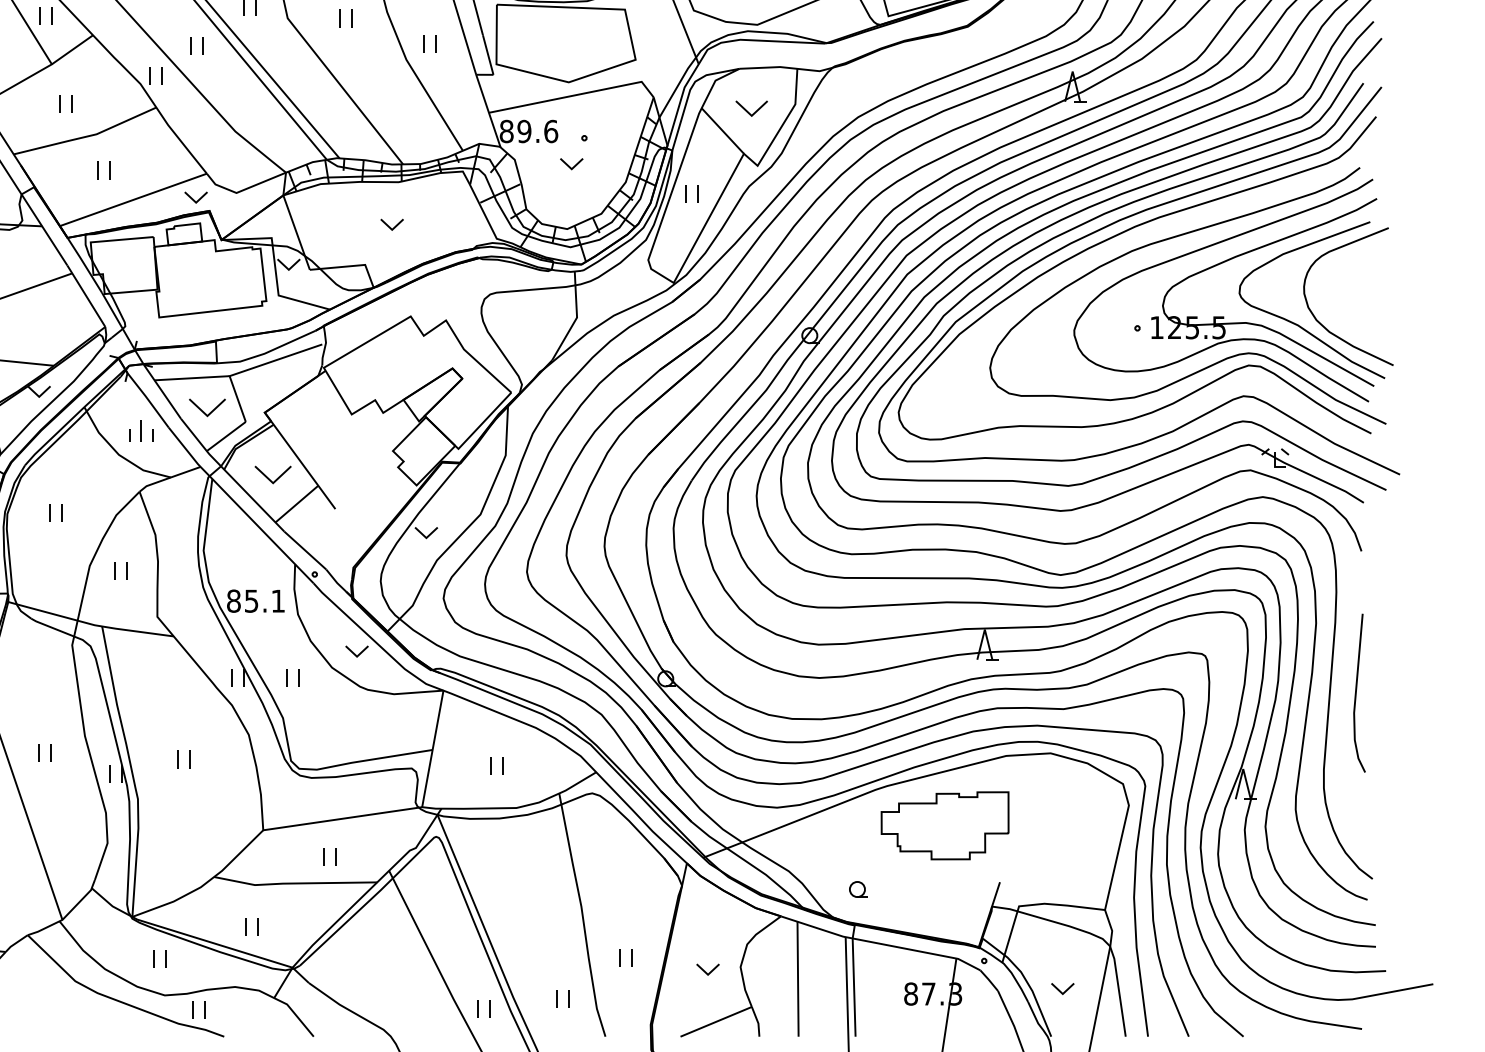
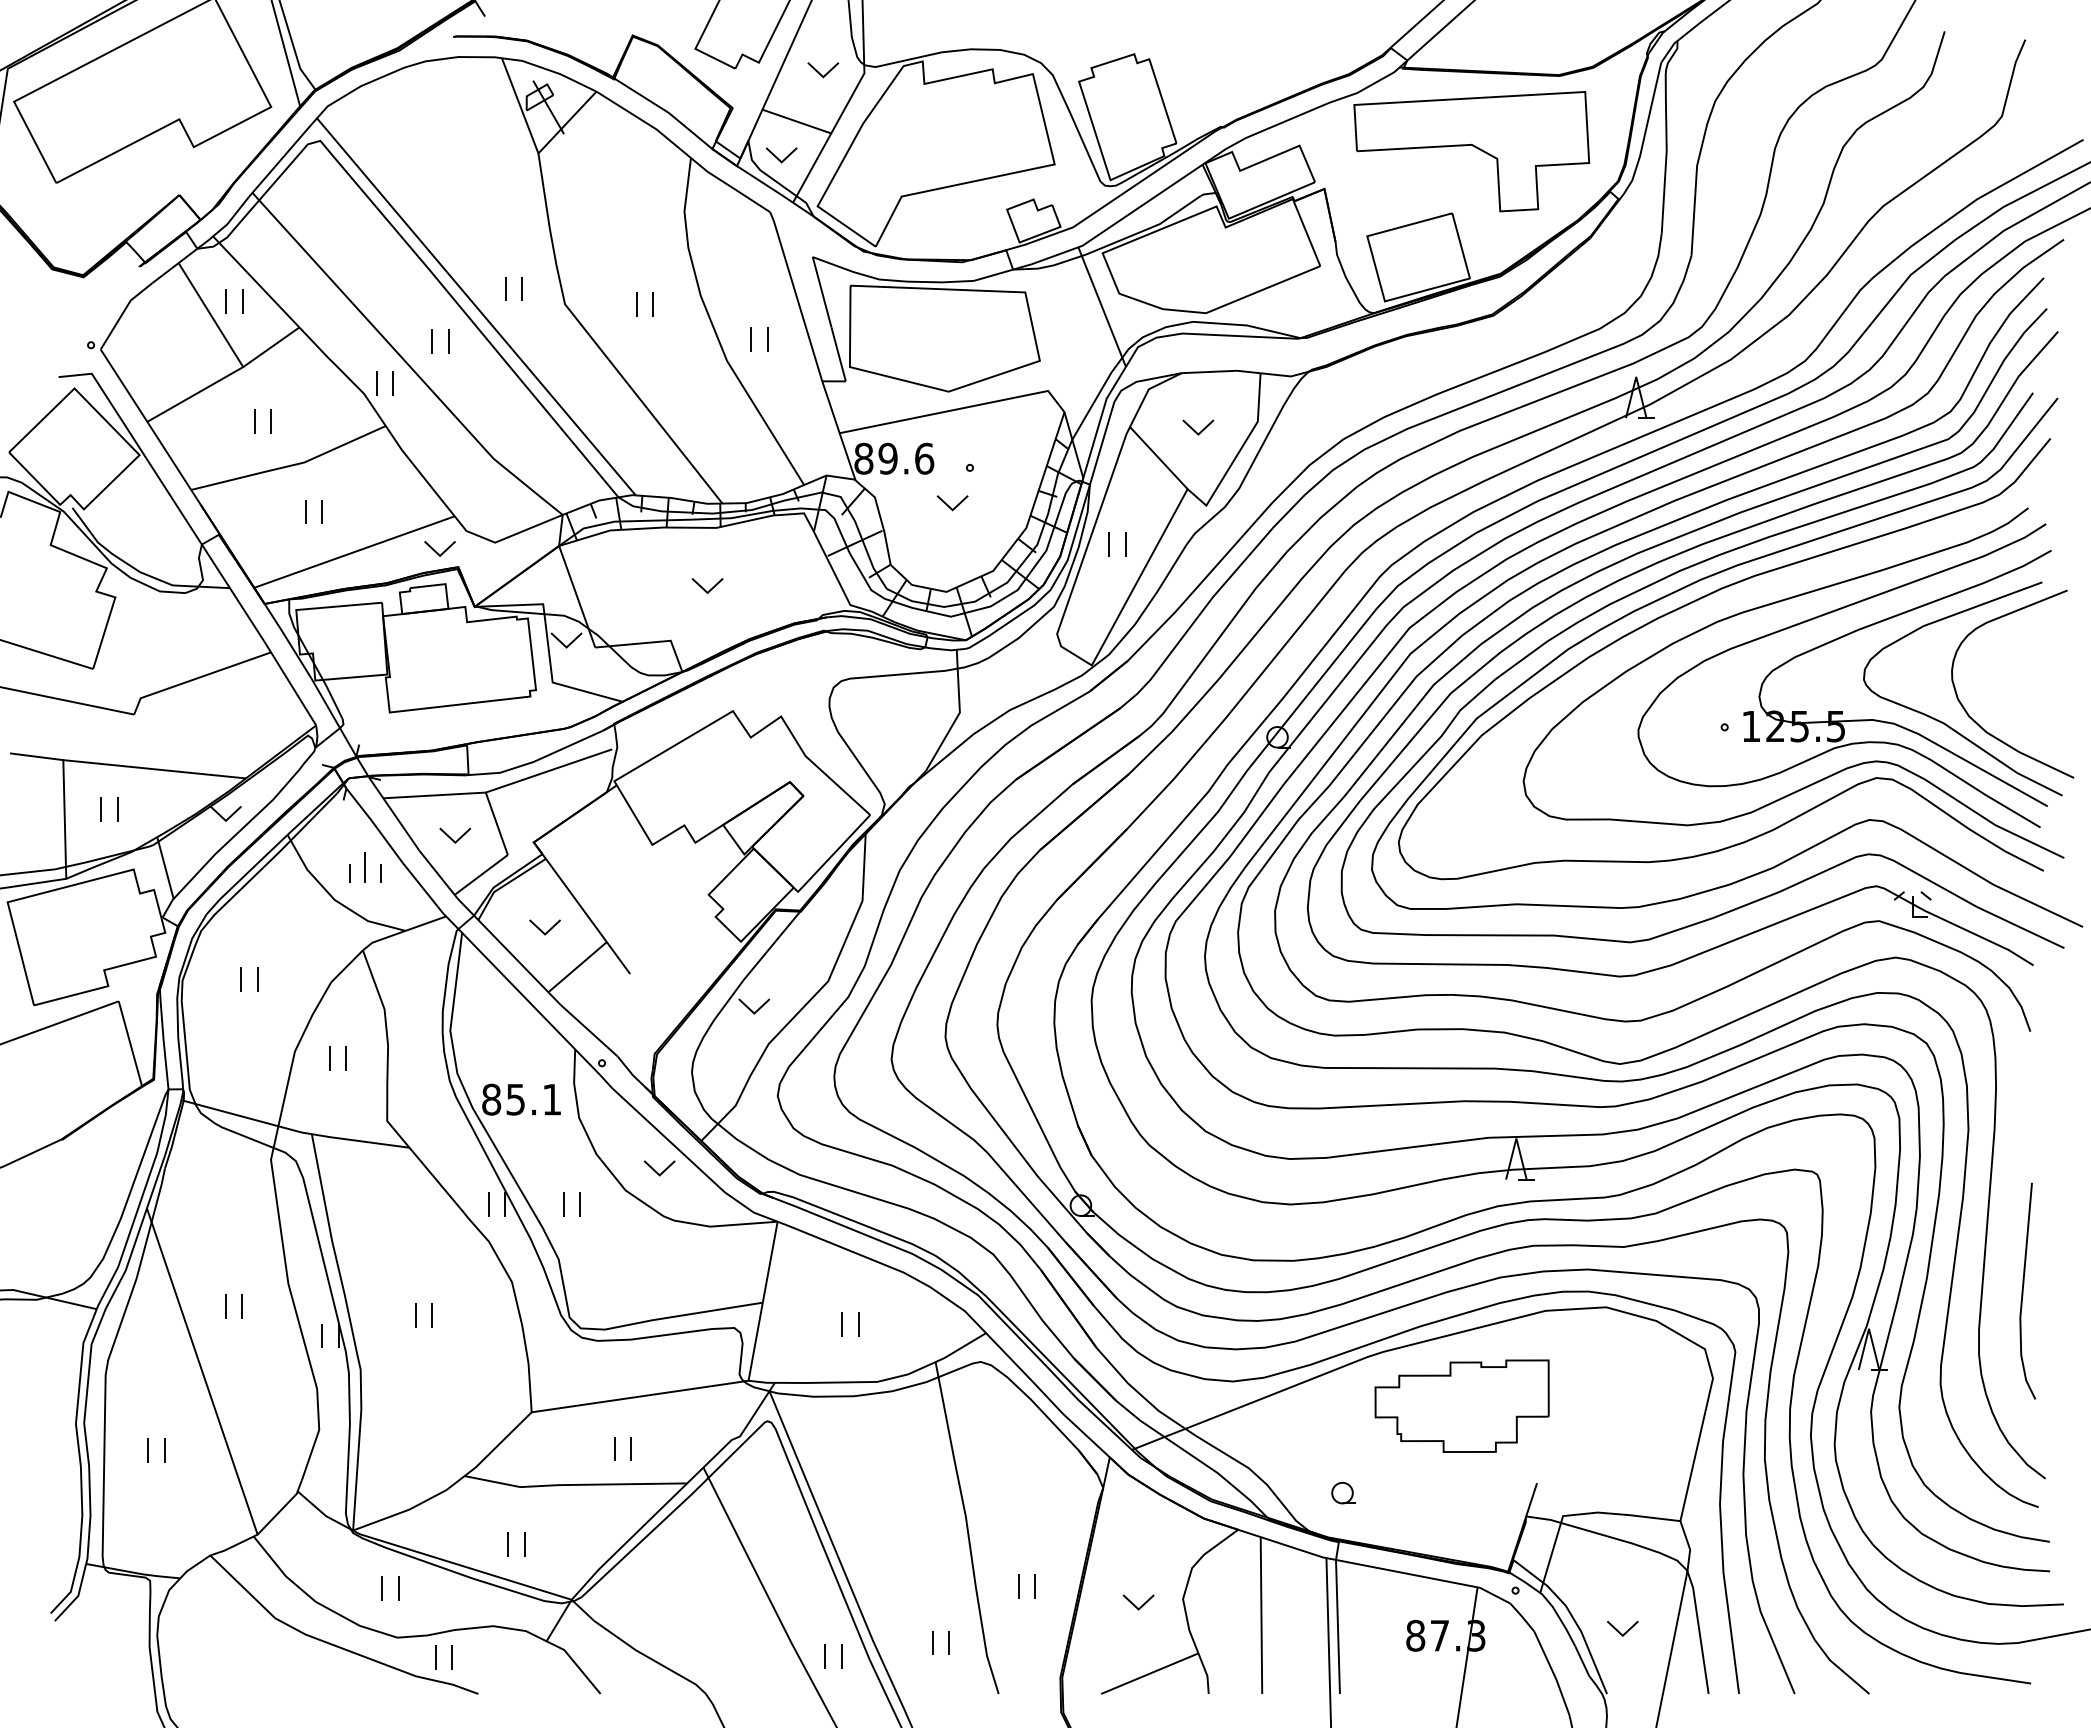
part: (751, 108) -> (1198, 427), size x0.71
part: (206, 407) -> (454, 835), size x0.62
part: (272, 475) -> (544, 927), size x0.62
line: (1356, 692) -> (2023, 1290), moved

